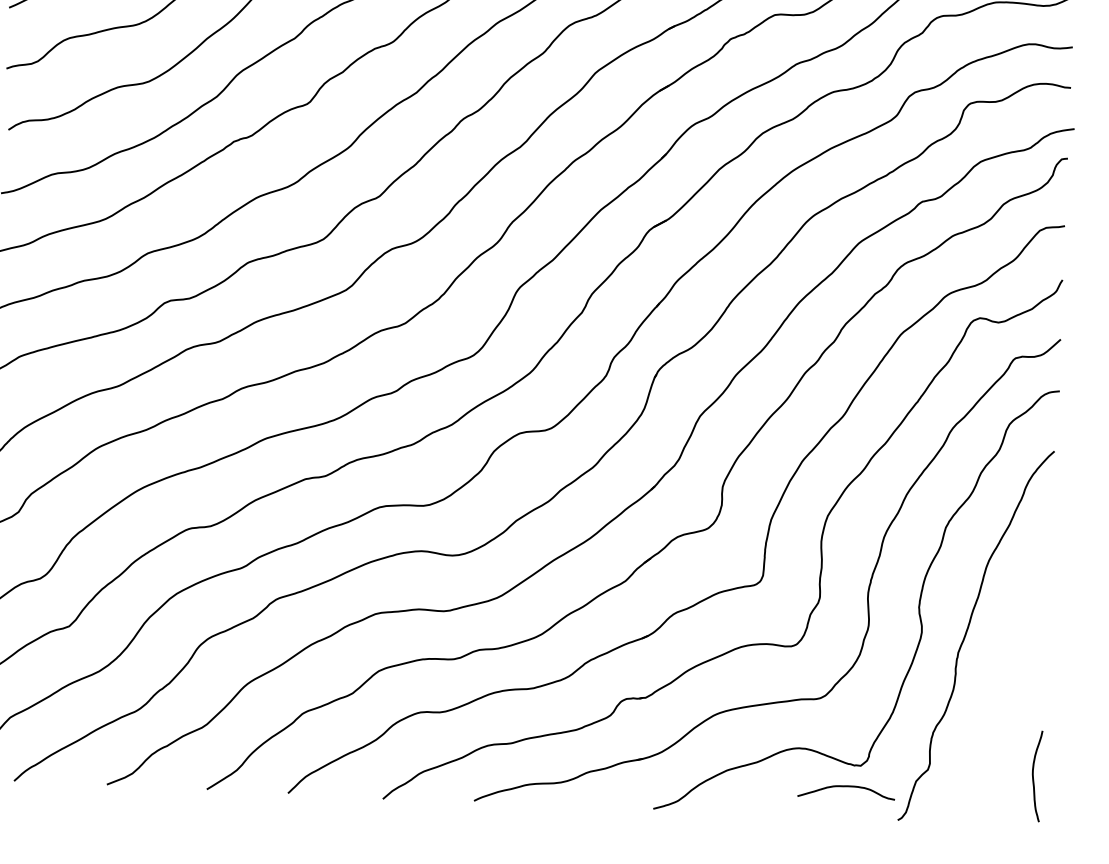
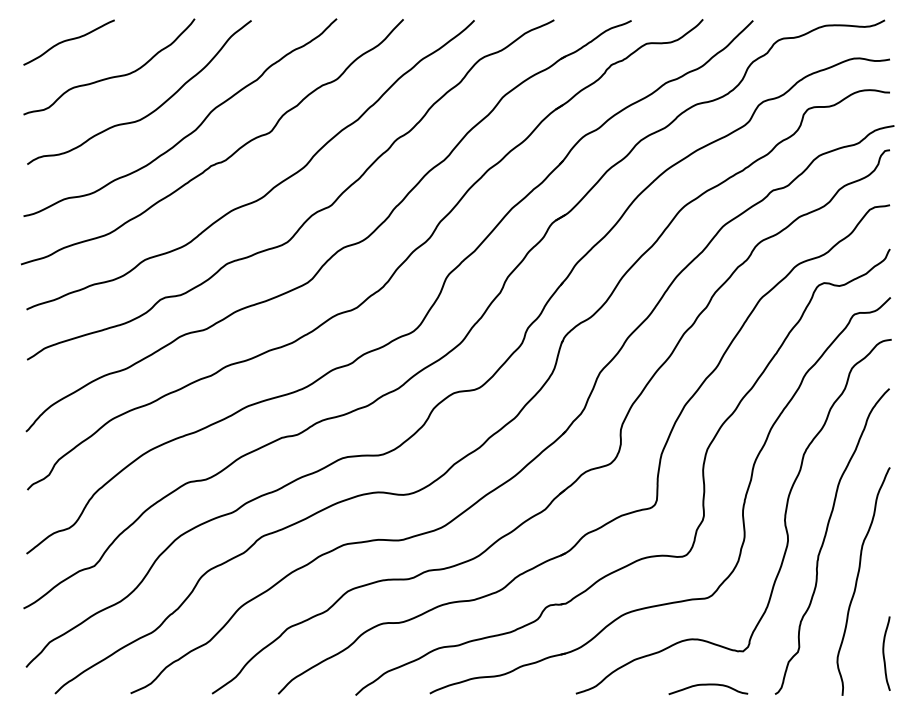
curve: (1006, 682) -> (858, 578), added
curve: (846, 787) -> (708, 685), moved

